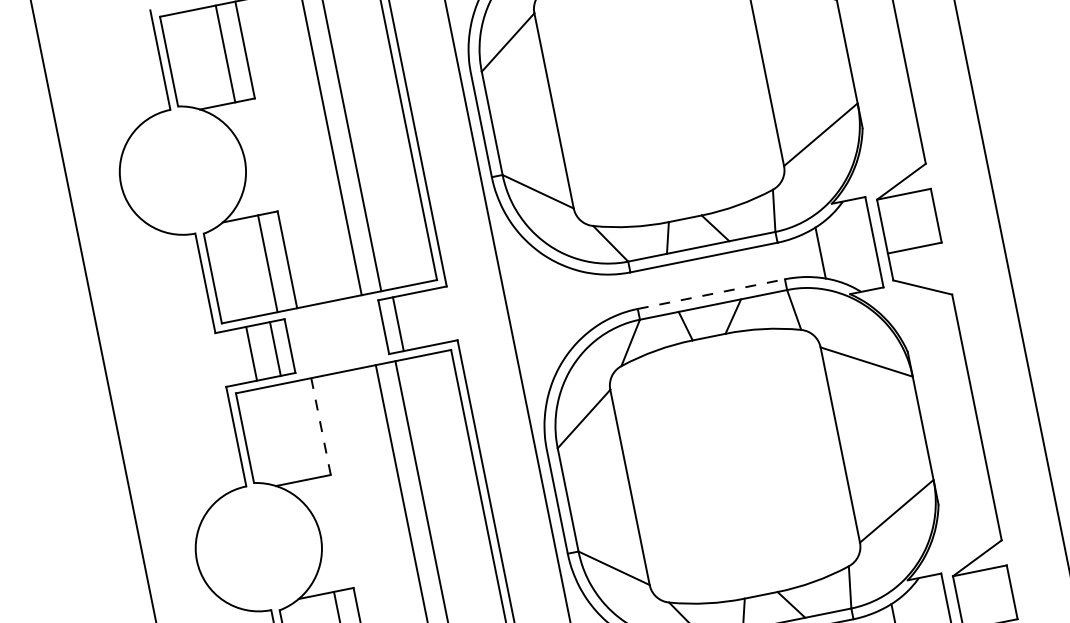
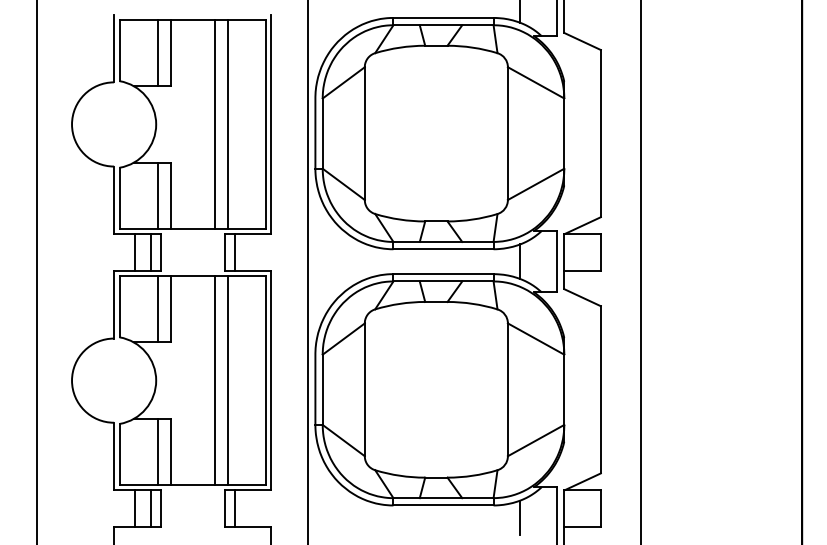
line: (712, 294) -> (444, 274), dashed -> solid
line: (320, 426) -> (170, 309), dashed -> solid
line: (301, 430) -> (157, 309), added

